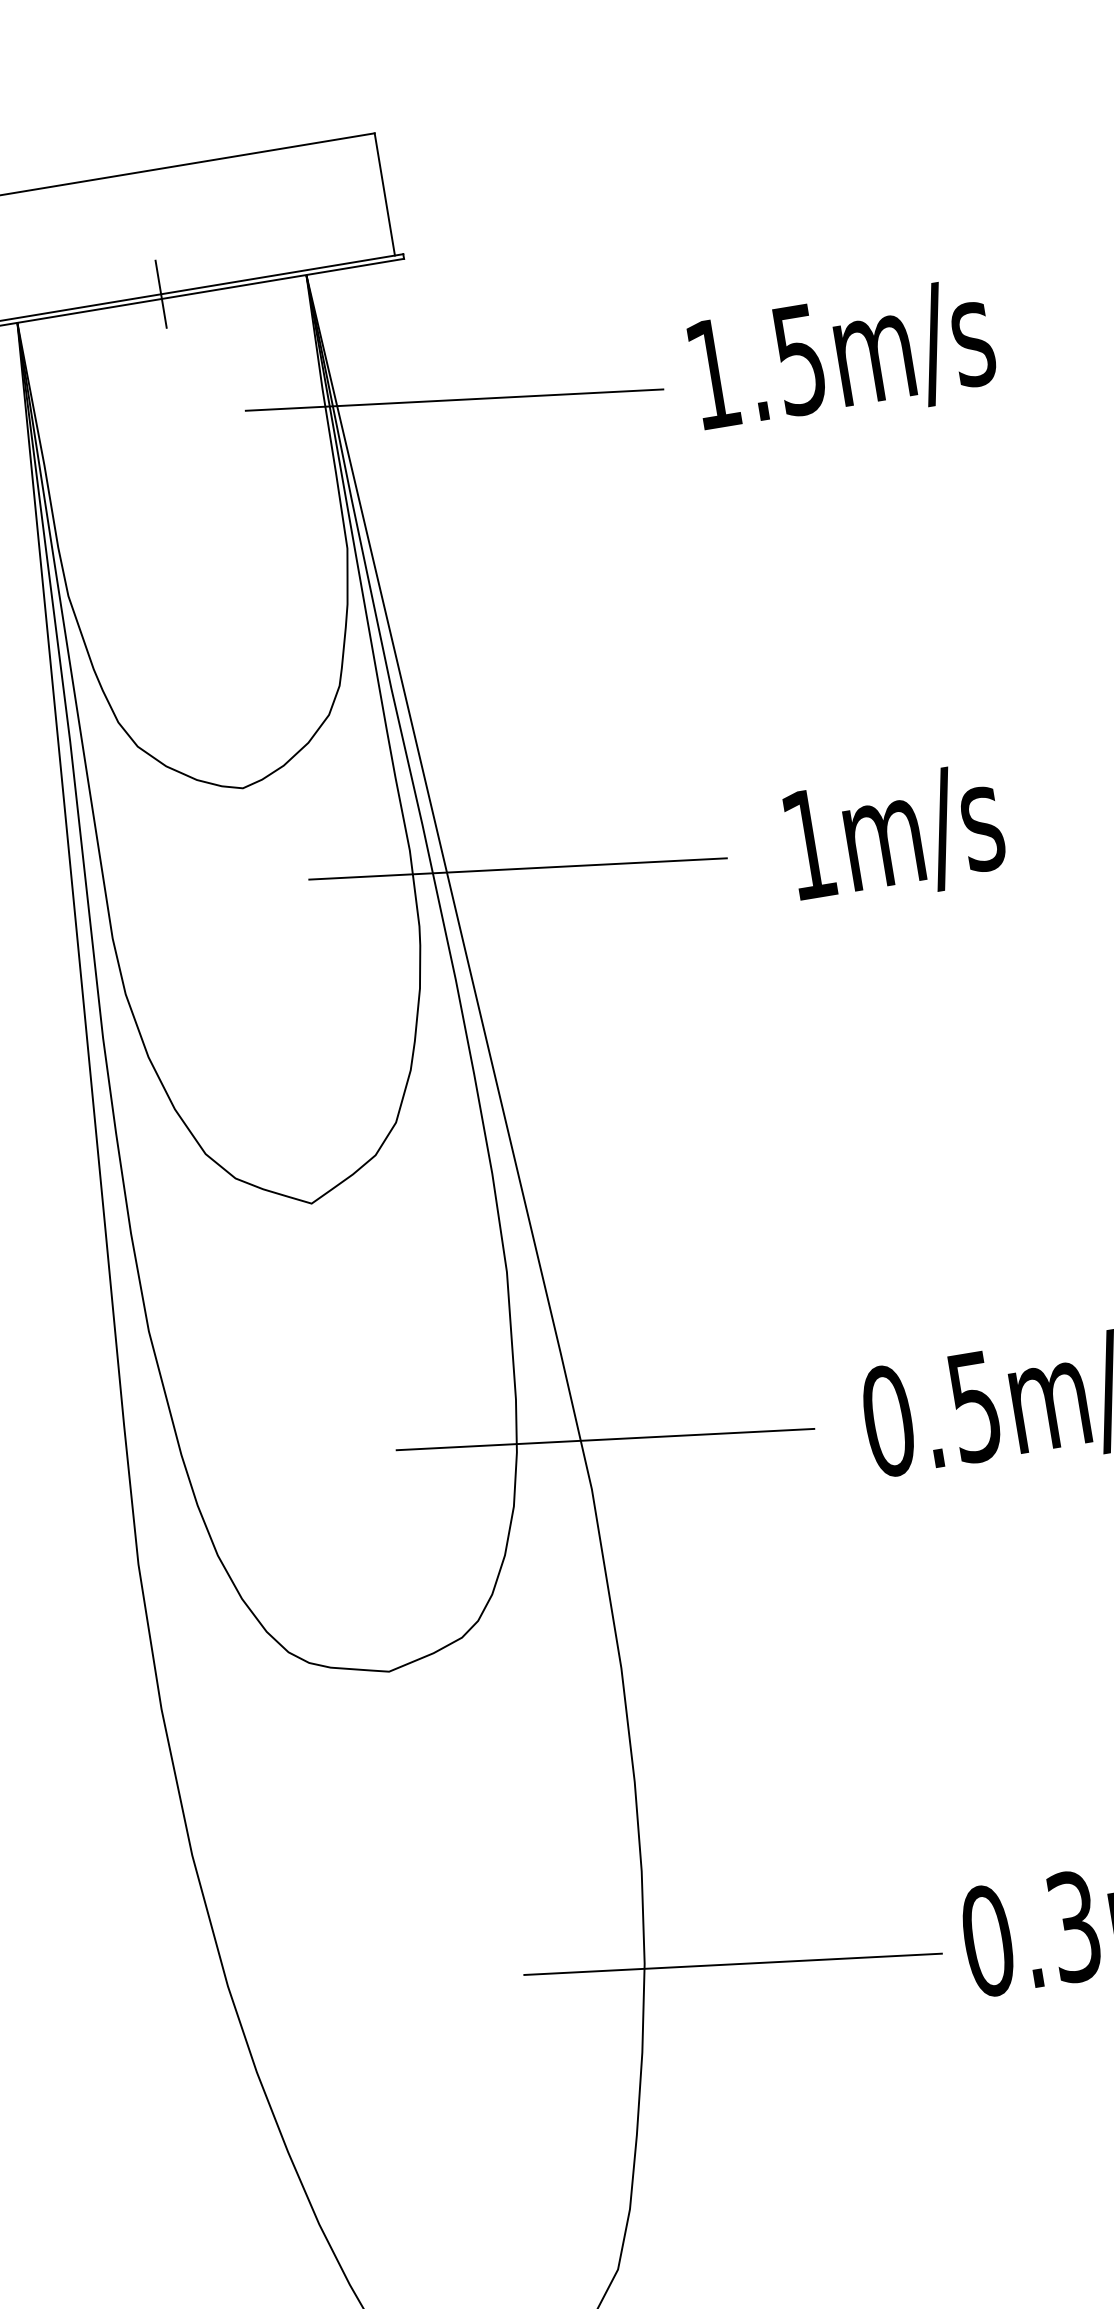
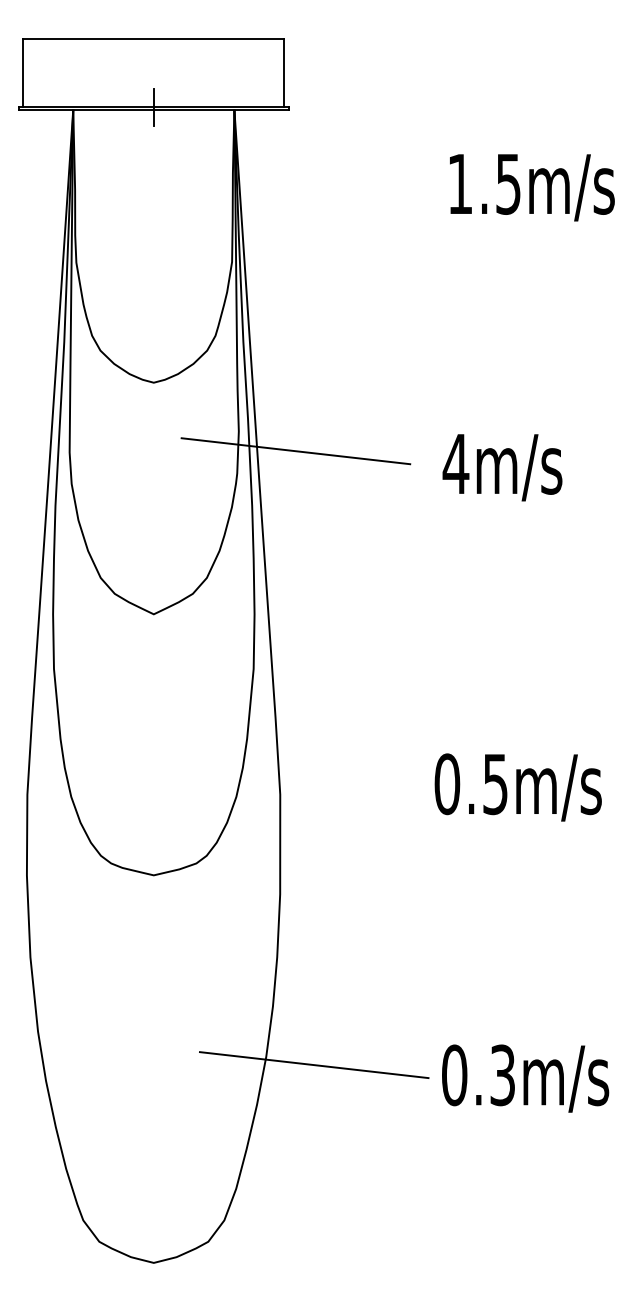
text: (843, 358) -> (532, 187), moved
line: (454, 400) -> (303, 191), removed
text: (807, 843) -> (455, 463), 1m/s -> 4m/s
line: (604, 1439) -> (291, 768), removed

